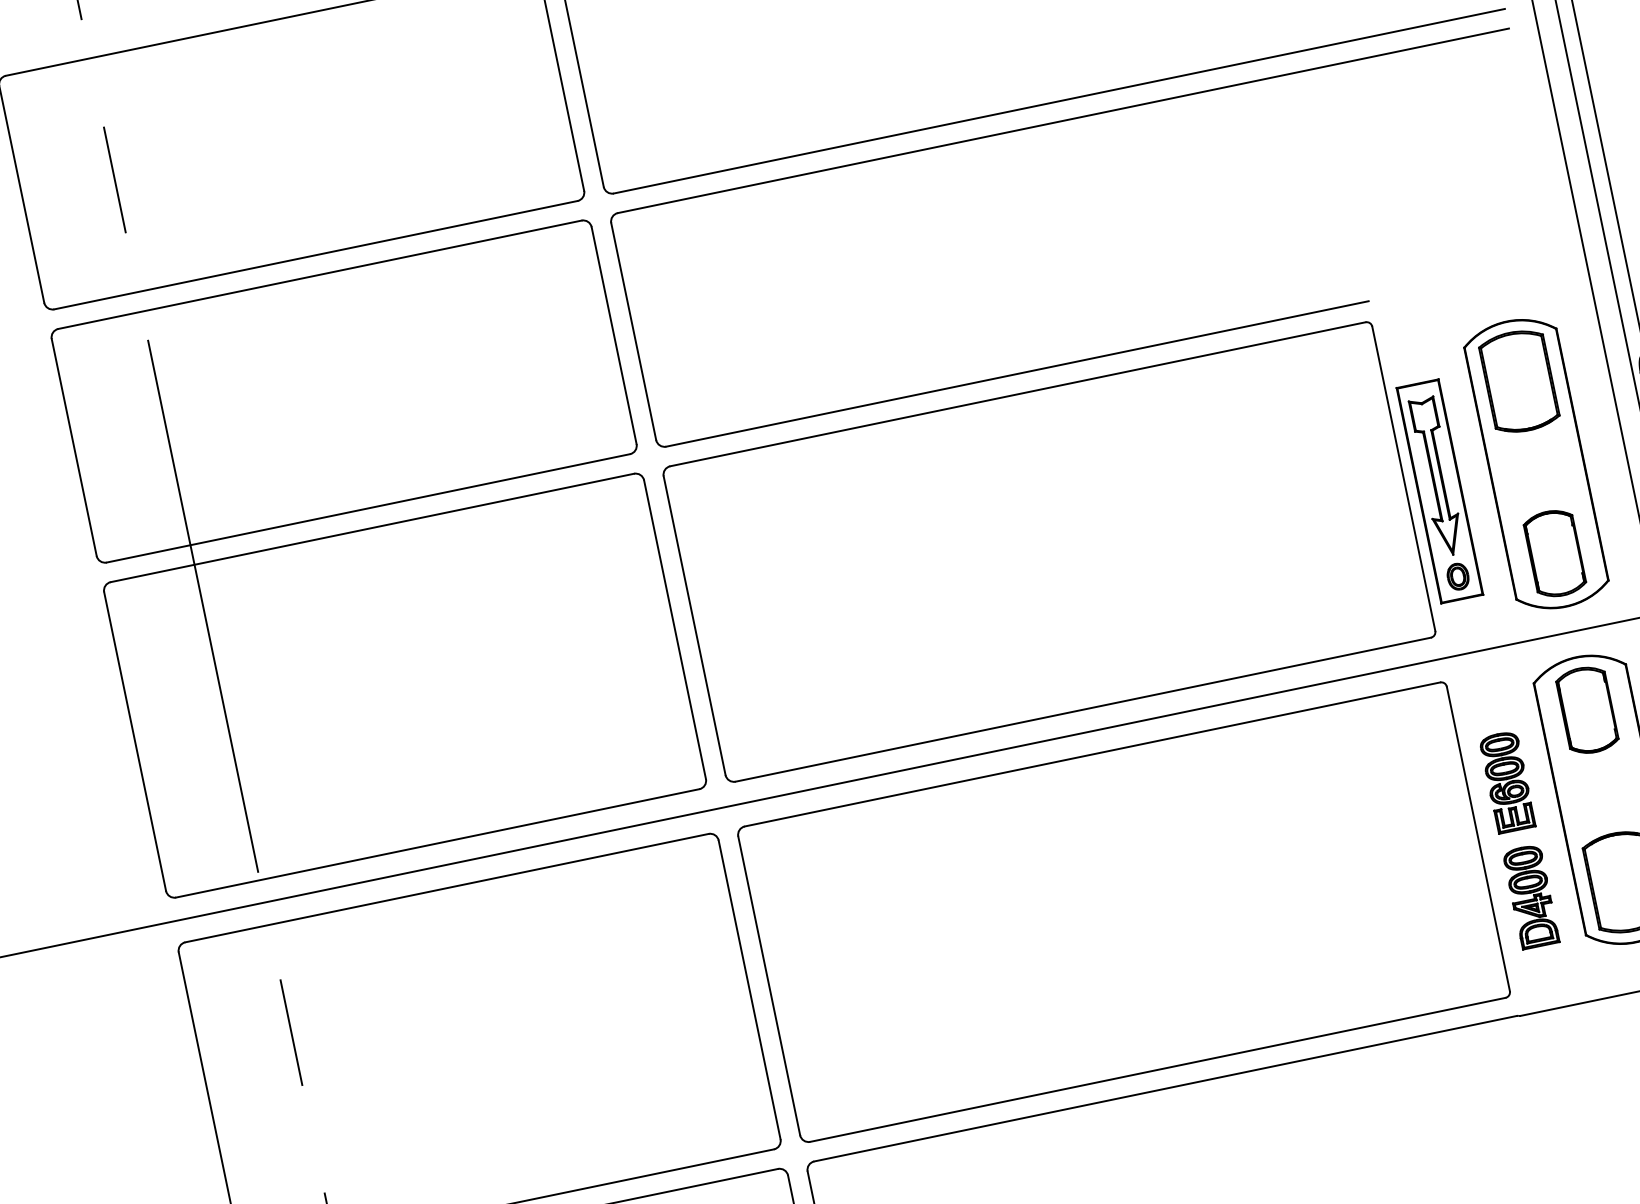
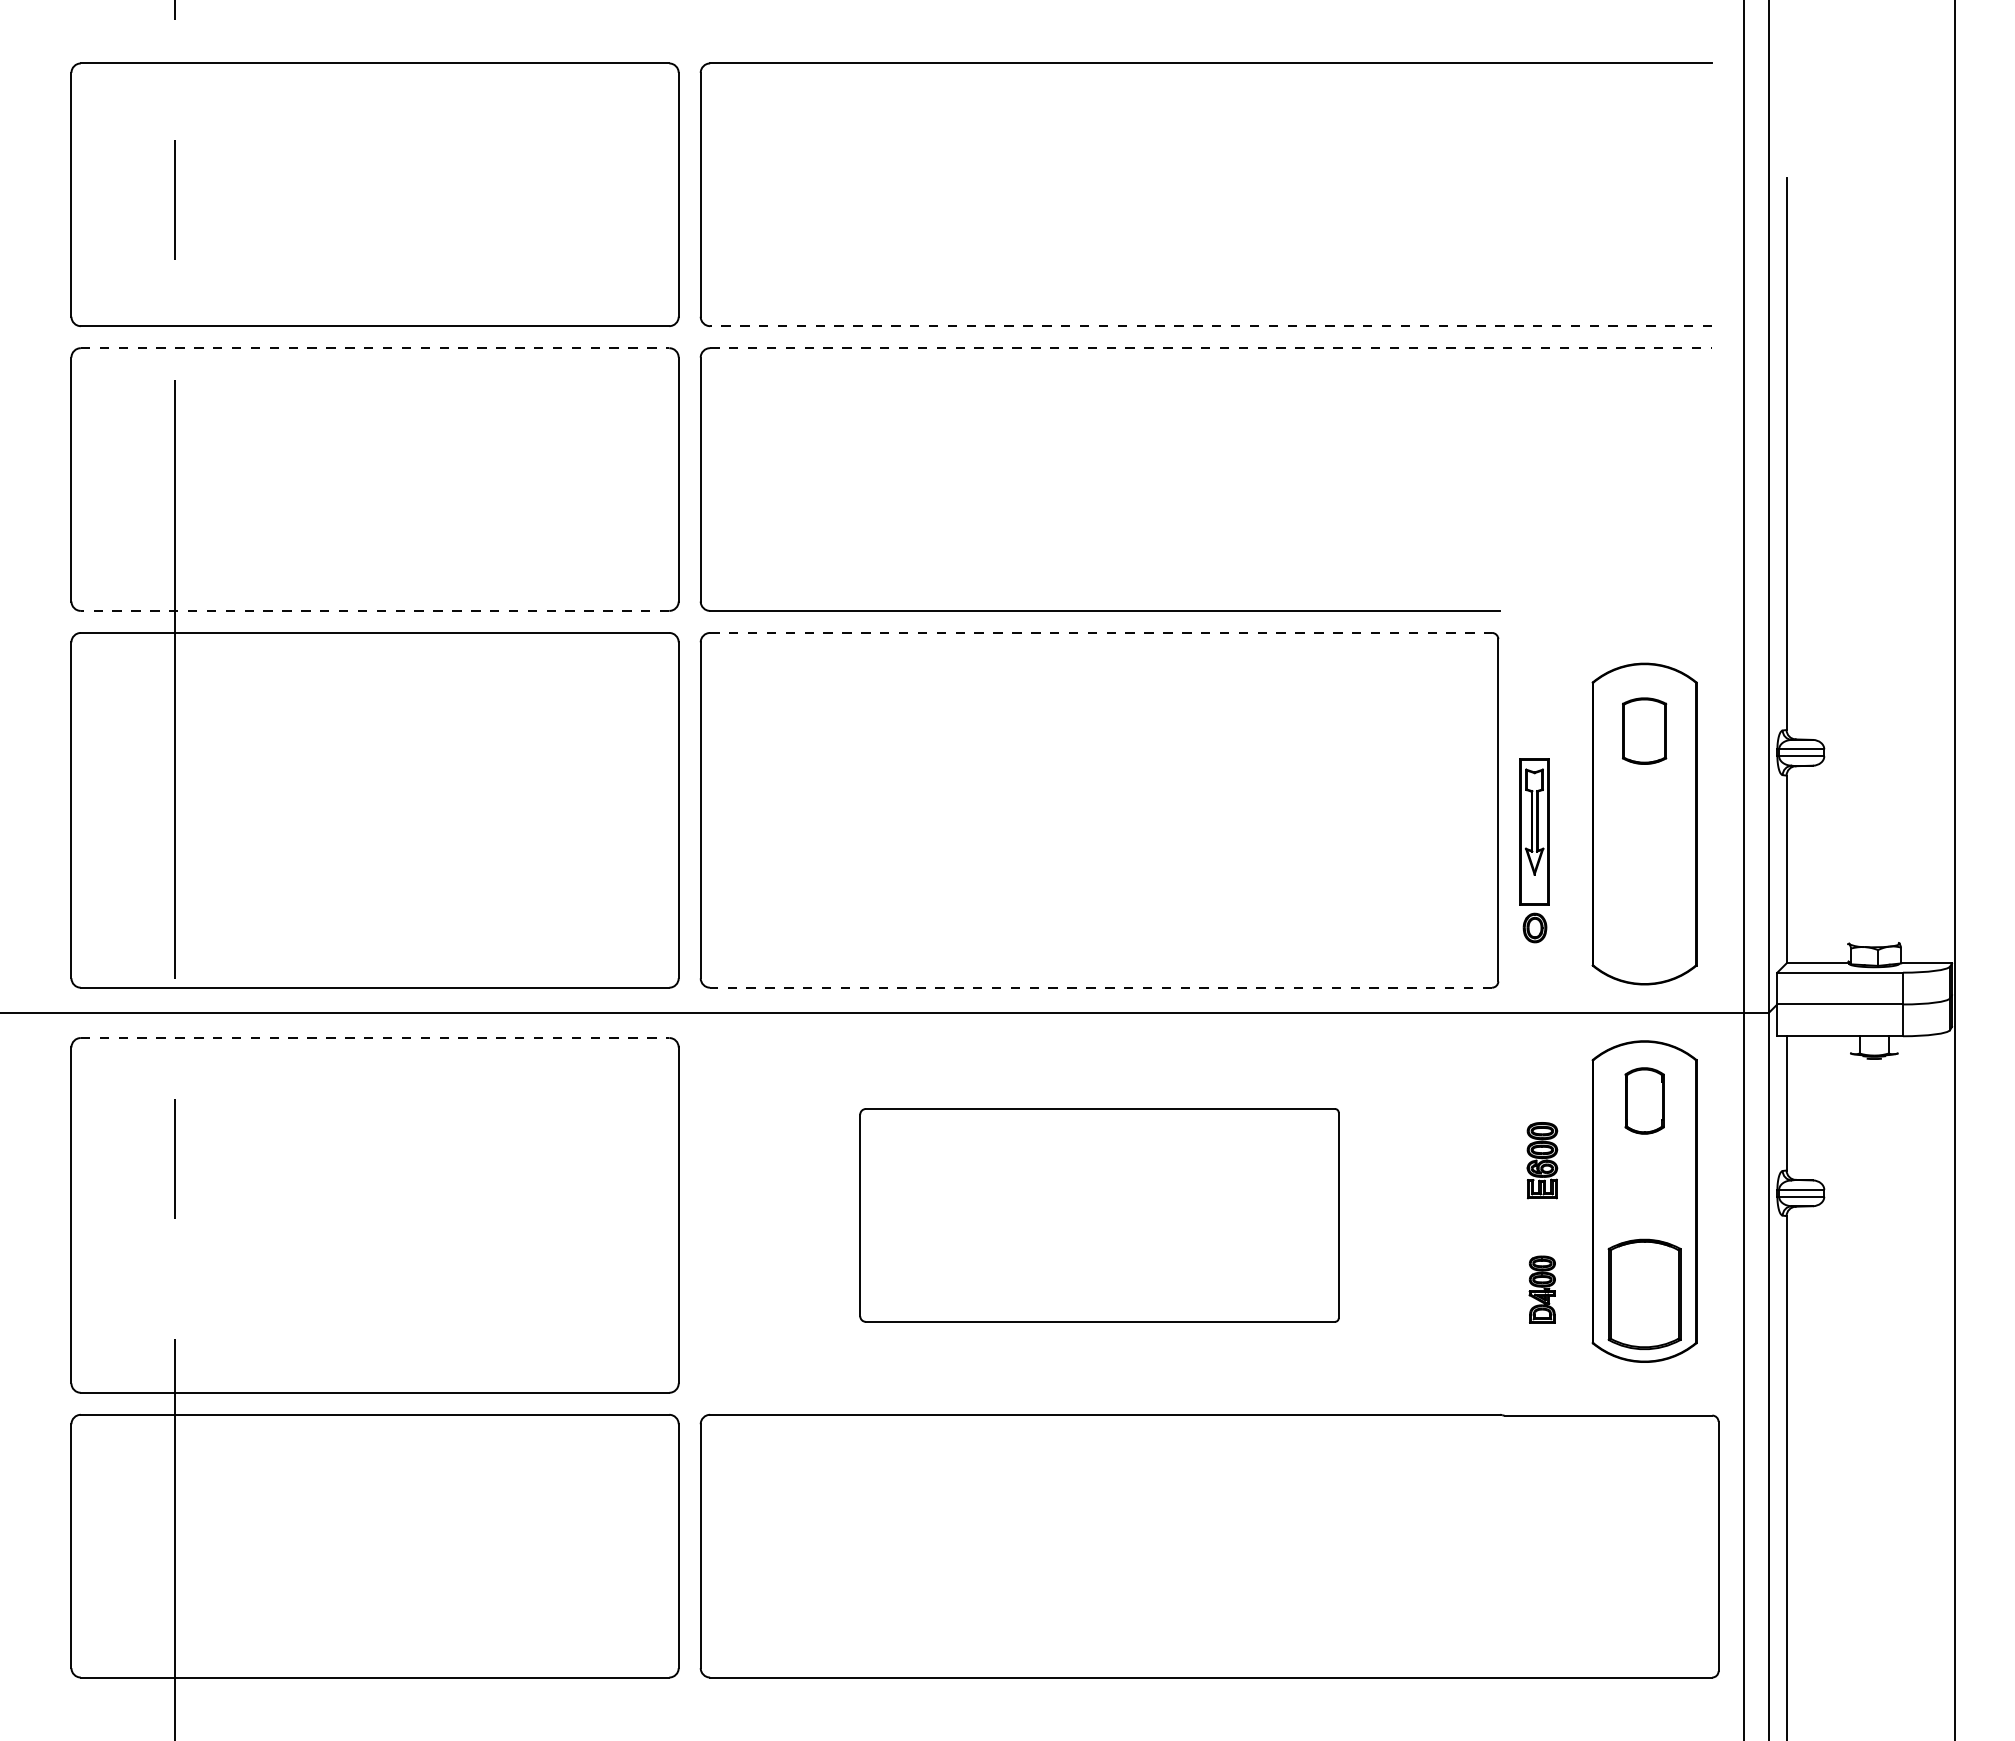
line: (1058, 101) -> (1210, 326), solid -> dashed
line: (1063, 121) -> (1211, 348), solid -> dashed
line: (320, 274) -> (375, 348), solid -> dashed
part: (1519, 380) -> (1644, 730), size x0.6
line: (1018, 393) -> (1101, 632), solid -> dashed
part: (1439, 491) -> (1534, 831), size x0.6
line: (367, 508) -> (374, 610), solid -> dashed
part: (1554, 553) -> (1644, 924), removed
line: (1082, 709) -> (1100, 987), solid -> dashed
part: (1587, 709) -> (1644, 1100), size x0.7
part: (1507, 782) -> (1542, 1160), size x0.7
line: (447, 888) -> (375, 1038), solid -> dashed
part: (1531, 896) -> (1542, 1289), size x0.6
part: (1123, 912) -> (1099, 1215), size x0.6

